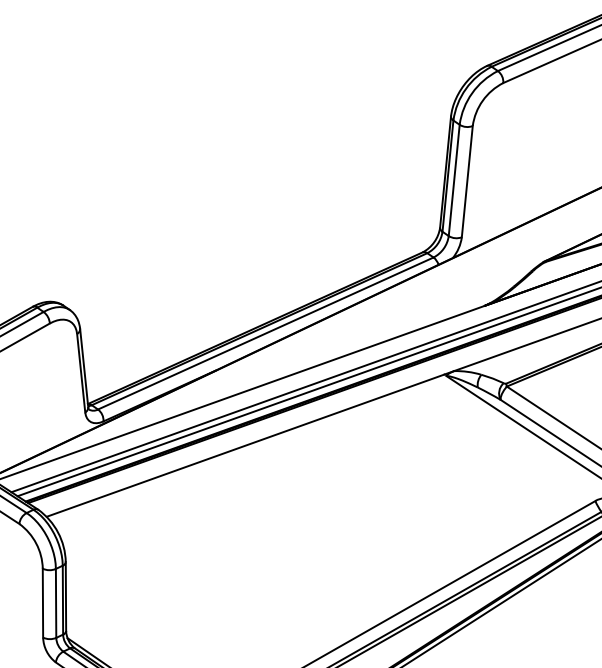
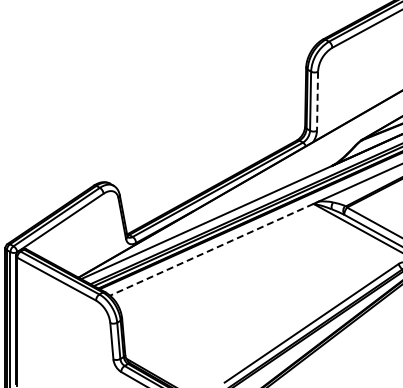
line: (467, 182) -> (317, 101), solid -> dashed
line: (244, 445) -> (211, 249), solid -> dashed

